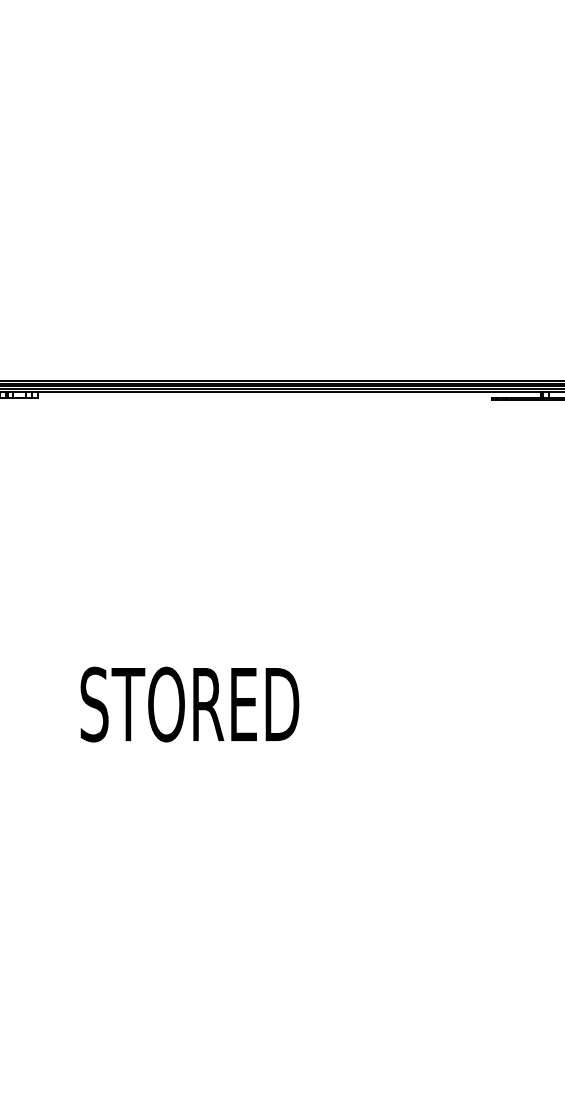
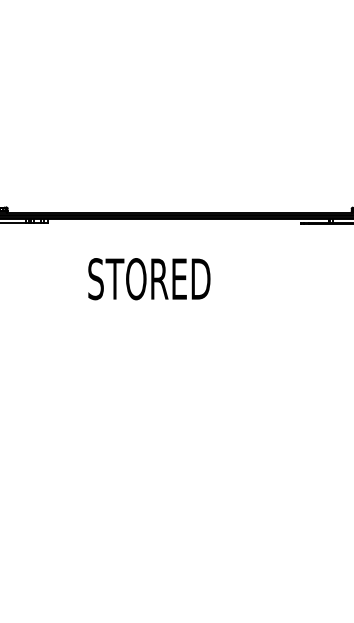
text: (190, 705) -> (149, 279), moved

